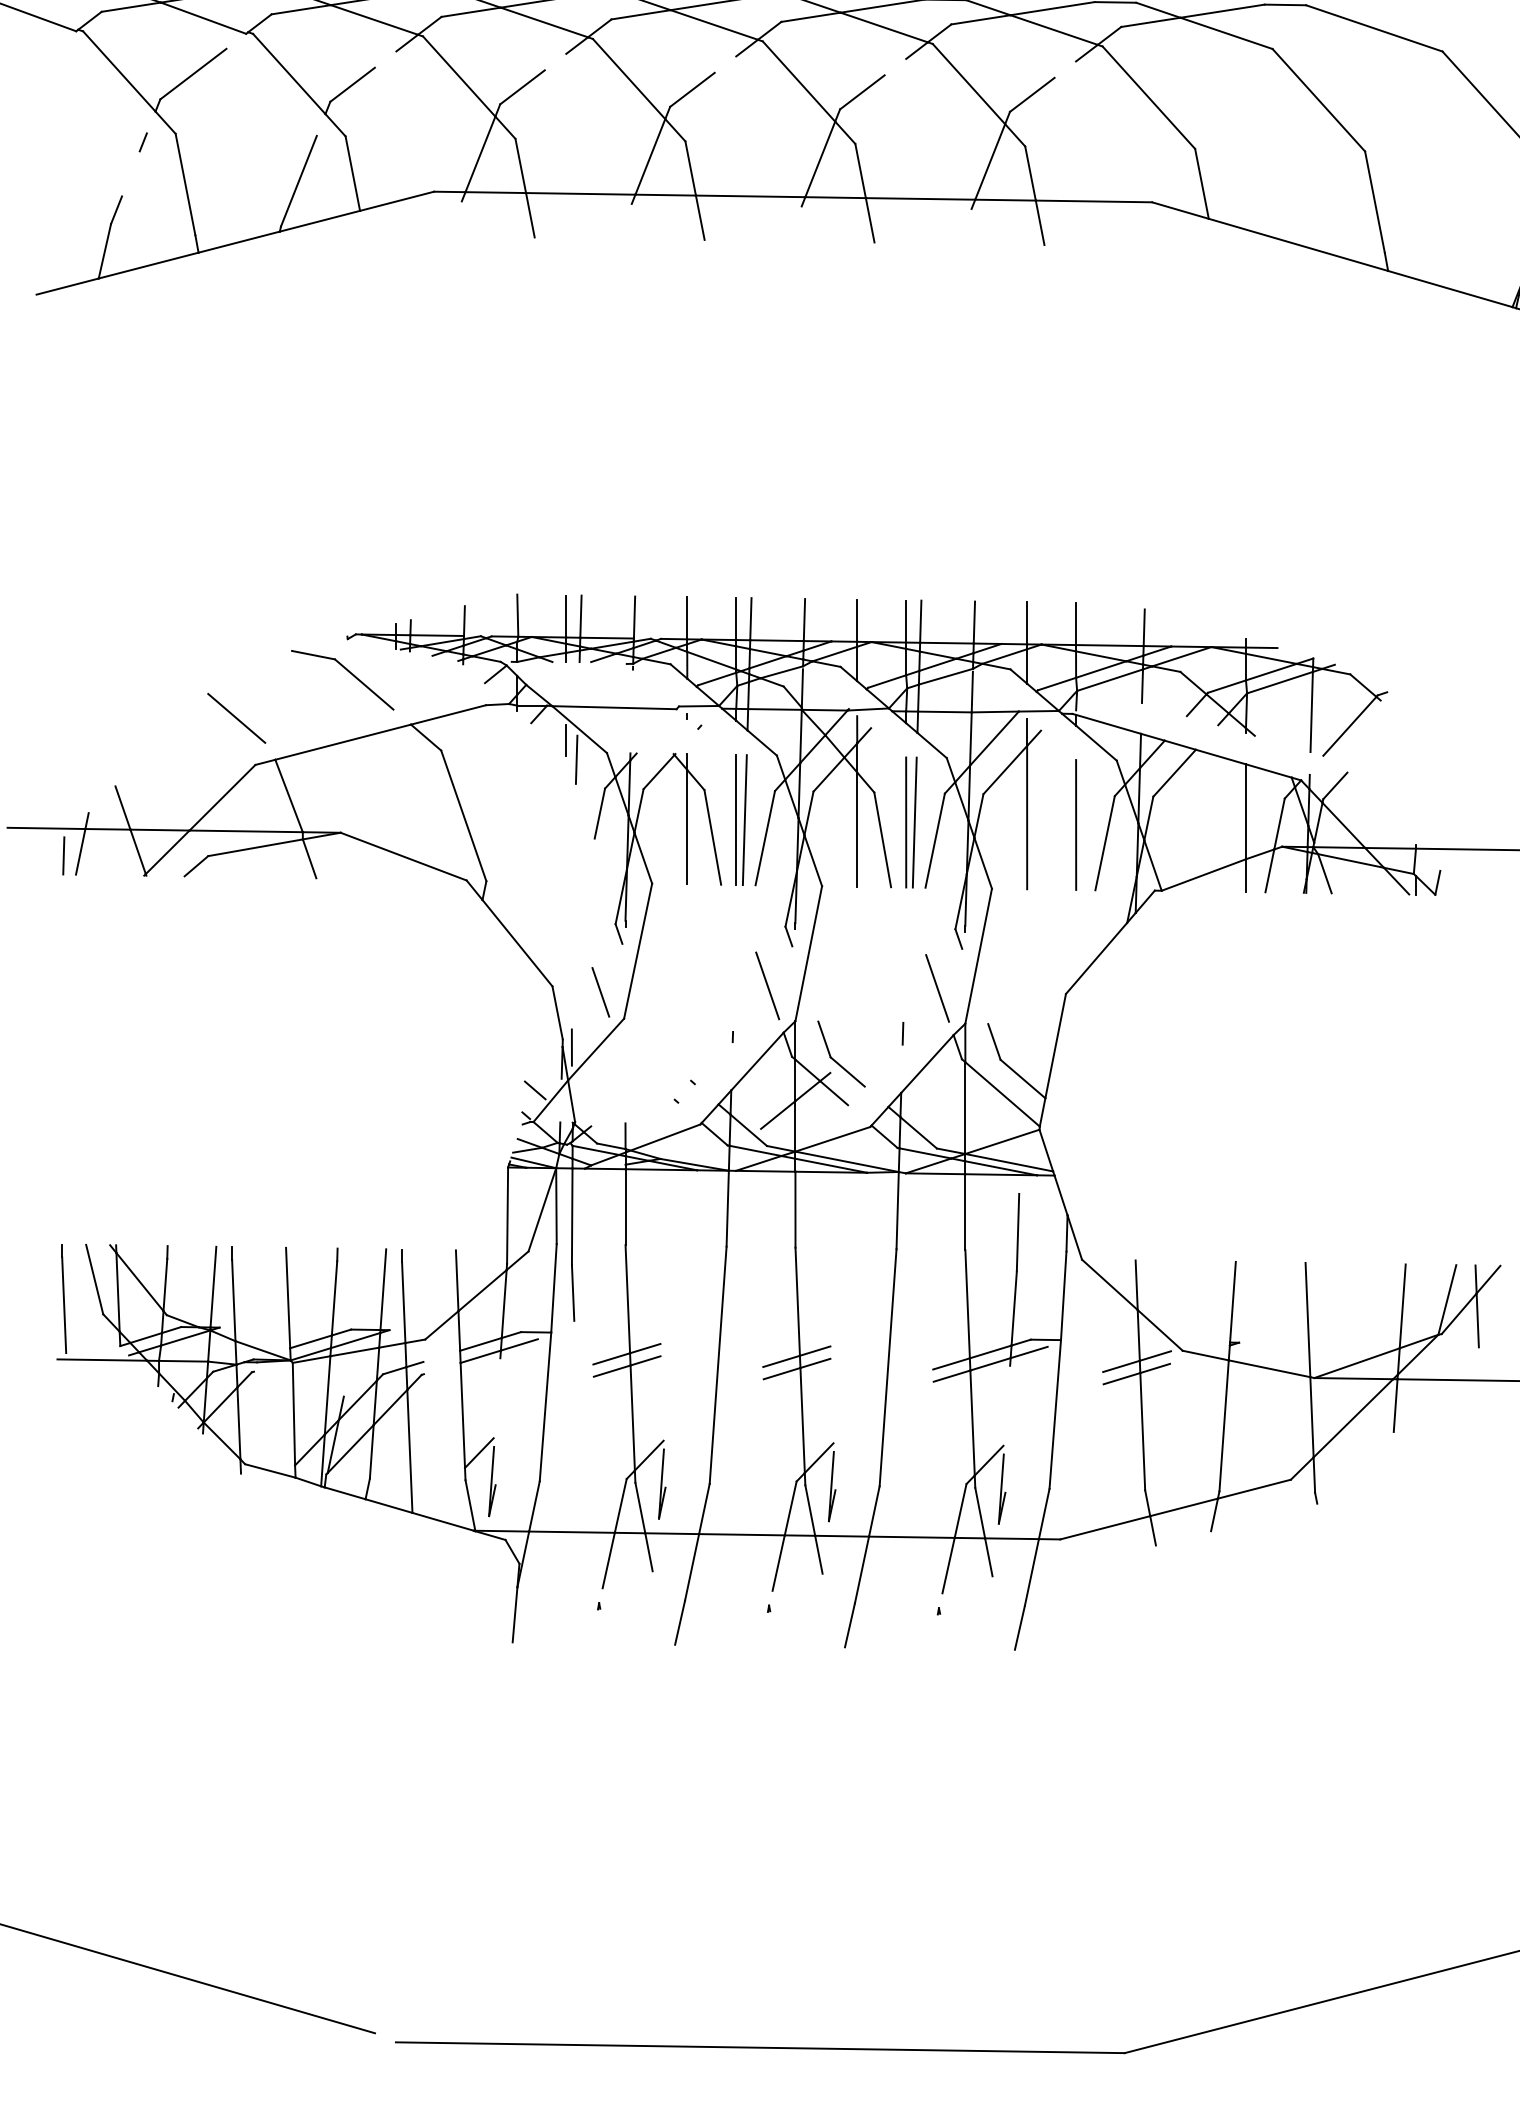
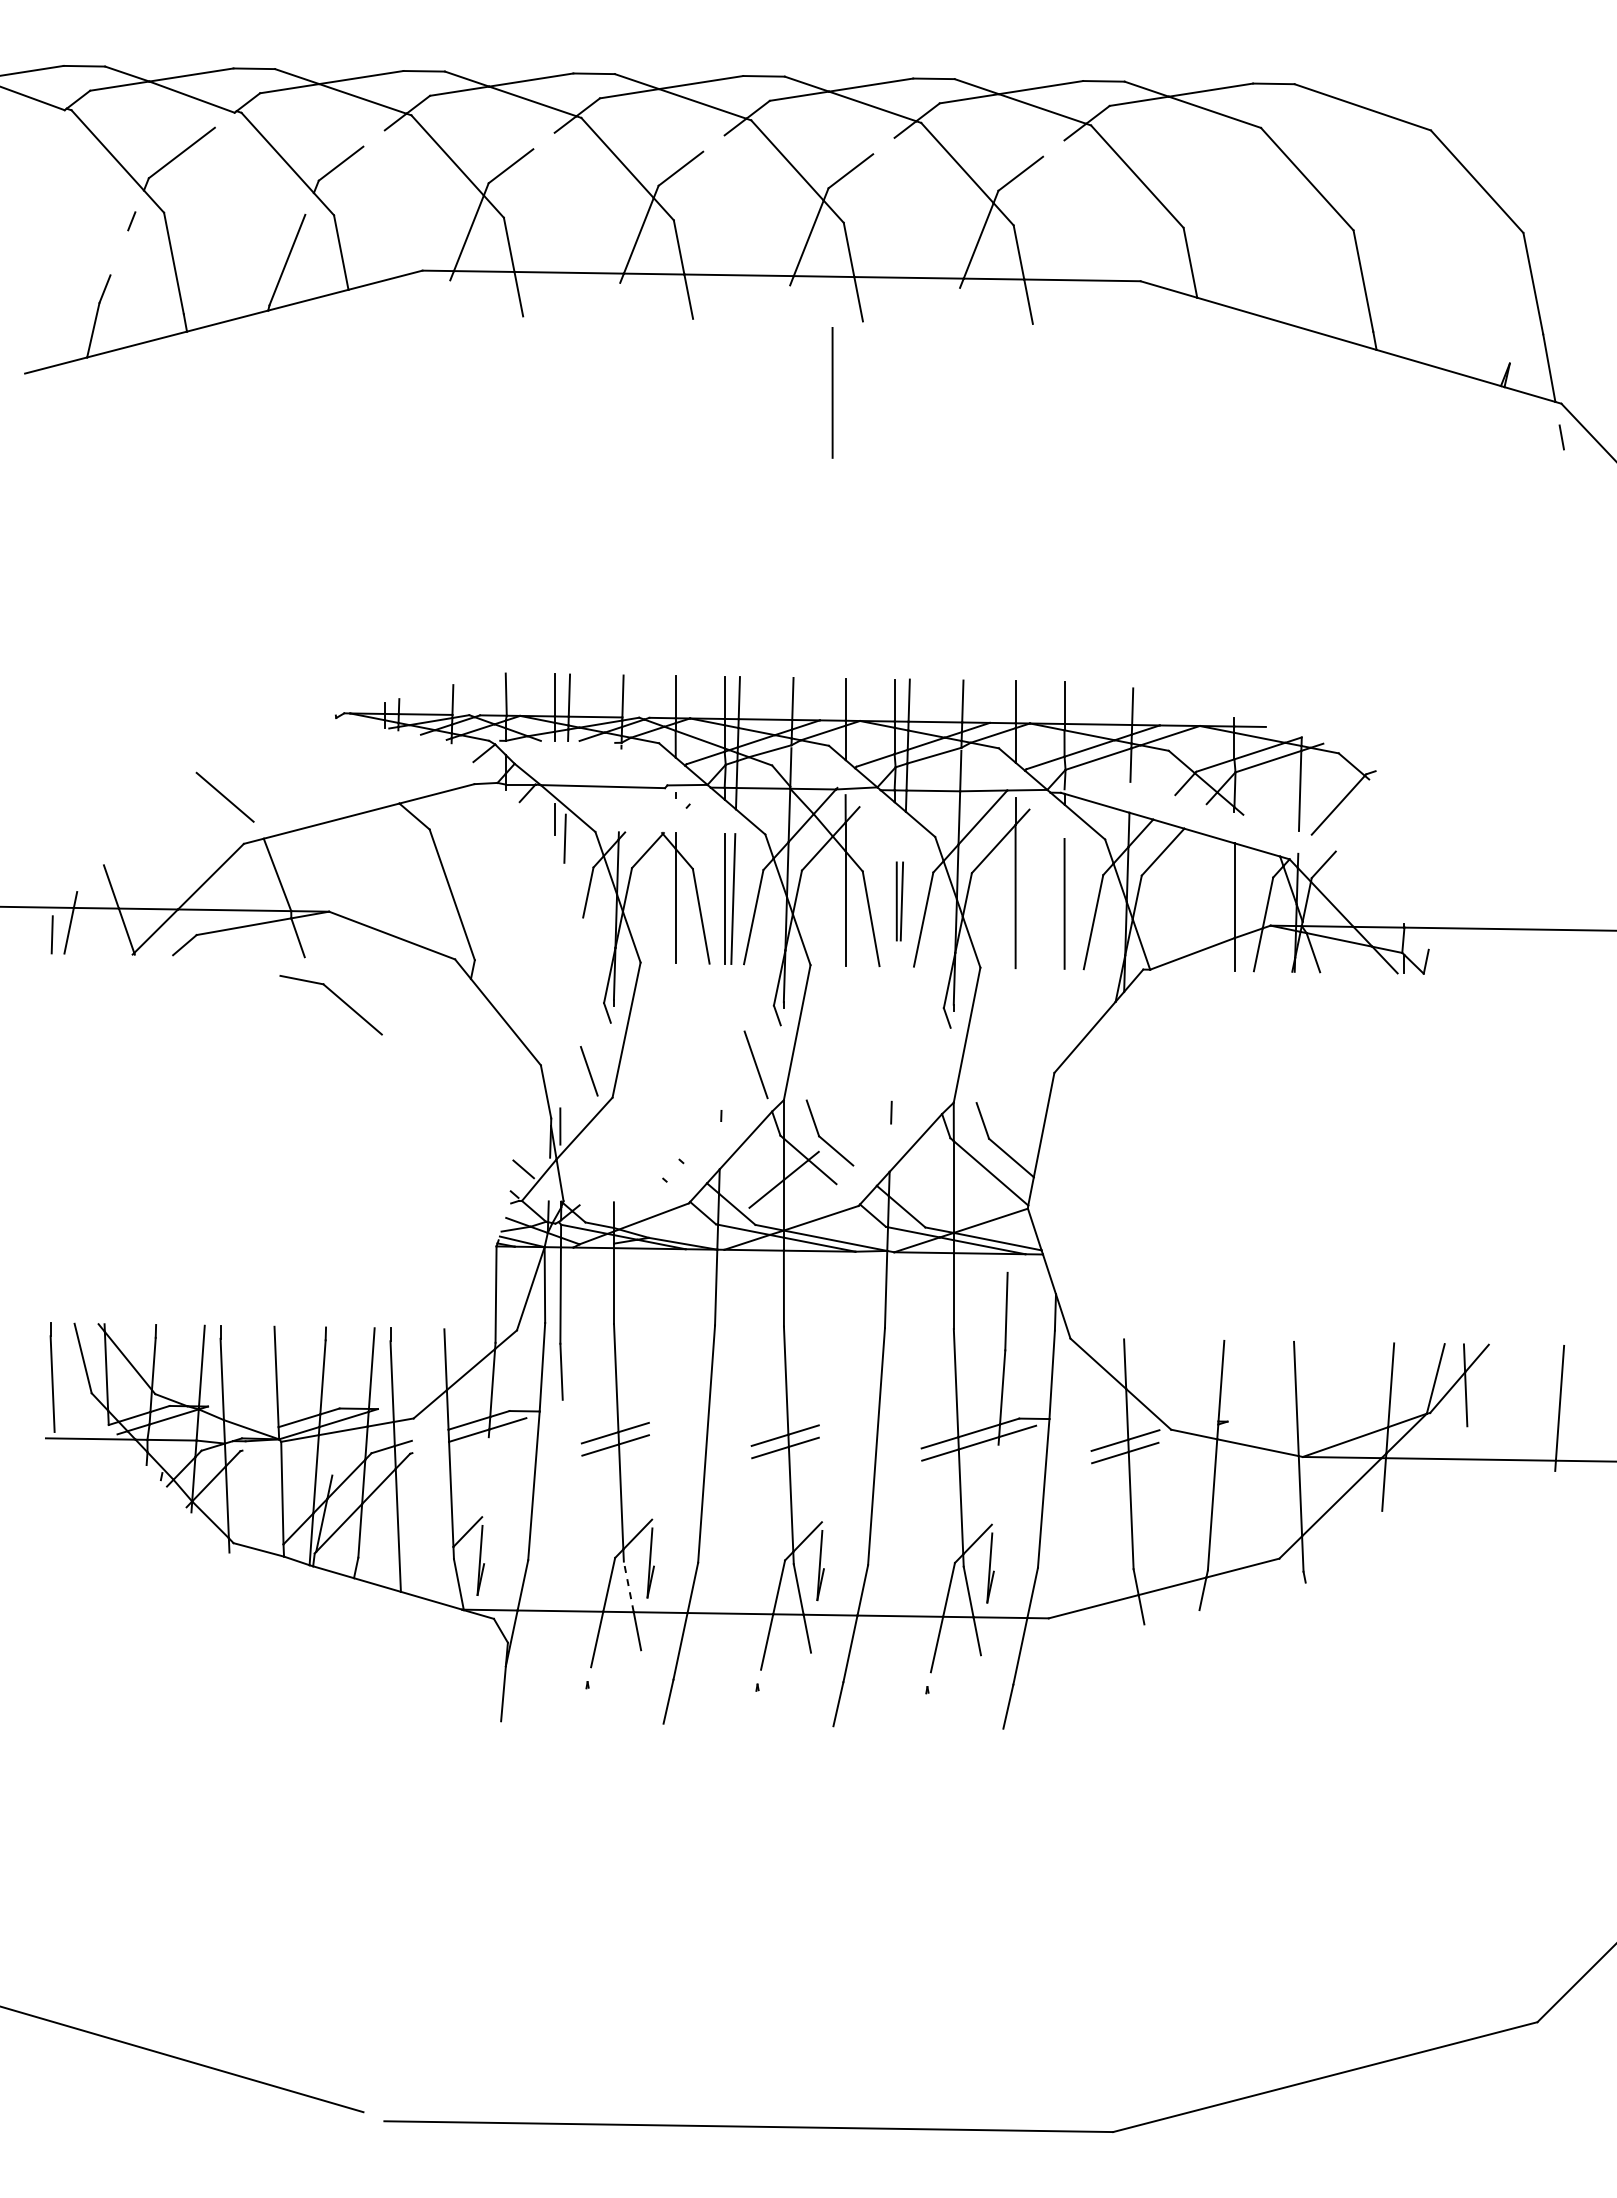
line: (844, 313) -> (832, 392), added
part: (349, 672) -> (337, 997), moved
part: (911, 822) -> (899, 901), size x0.6
line: (937, 988) -> (925, 1067), removed
line: (640, 1507) -> (628, 1586), solid -> dashed

